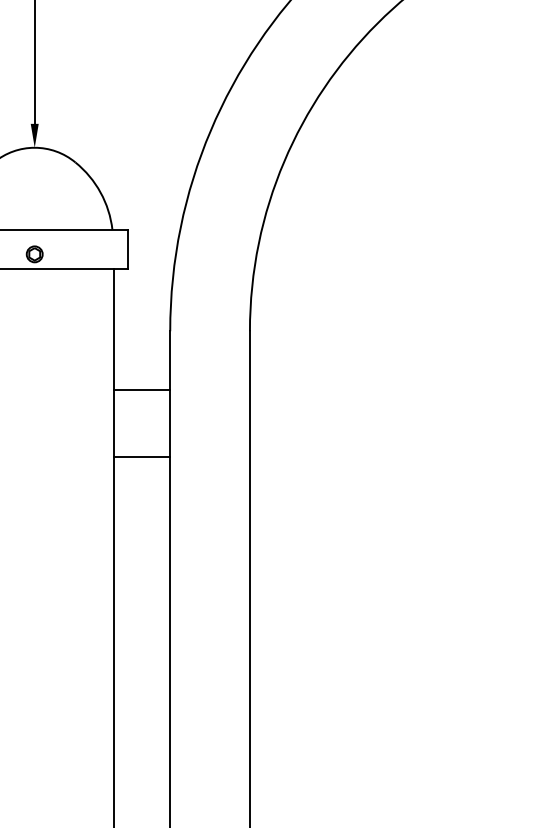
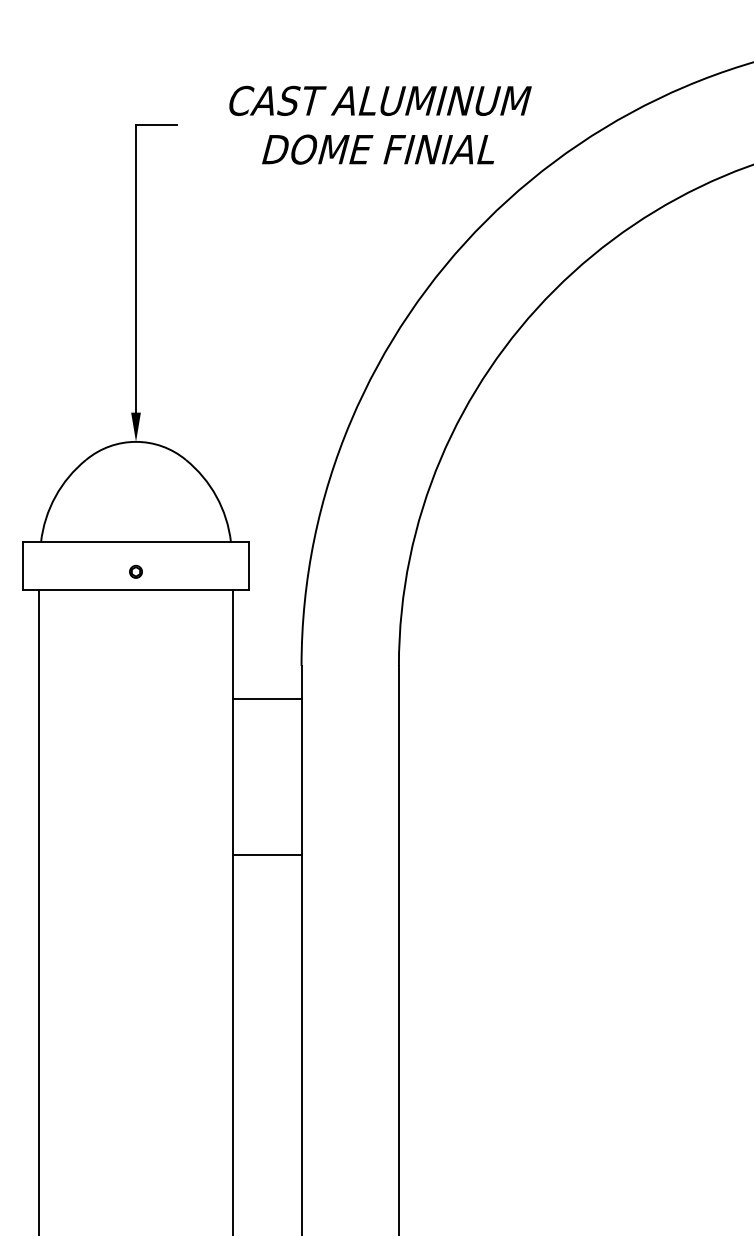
circle: (34, 253) -> (135, 571), size x0.62
line: (142, 390) -> (267, 699), moved
line: (142, 457) -> (267, 855), moved

